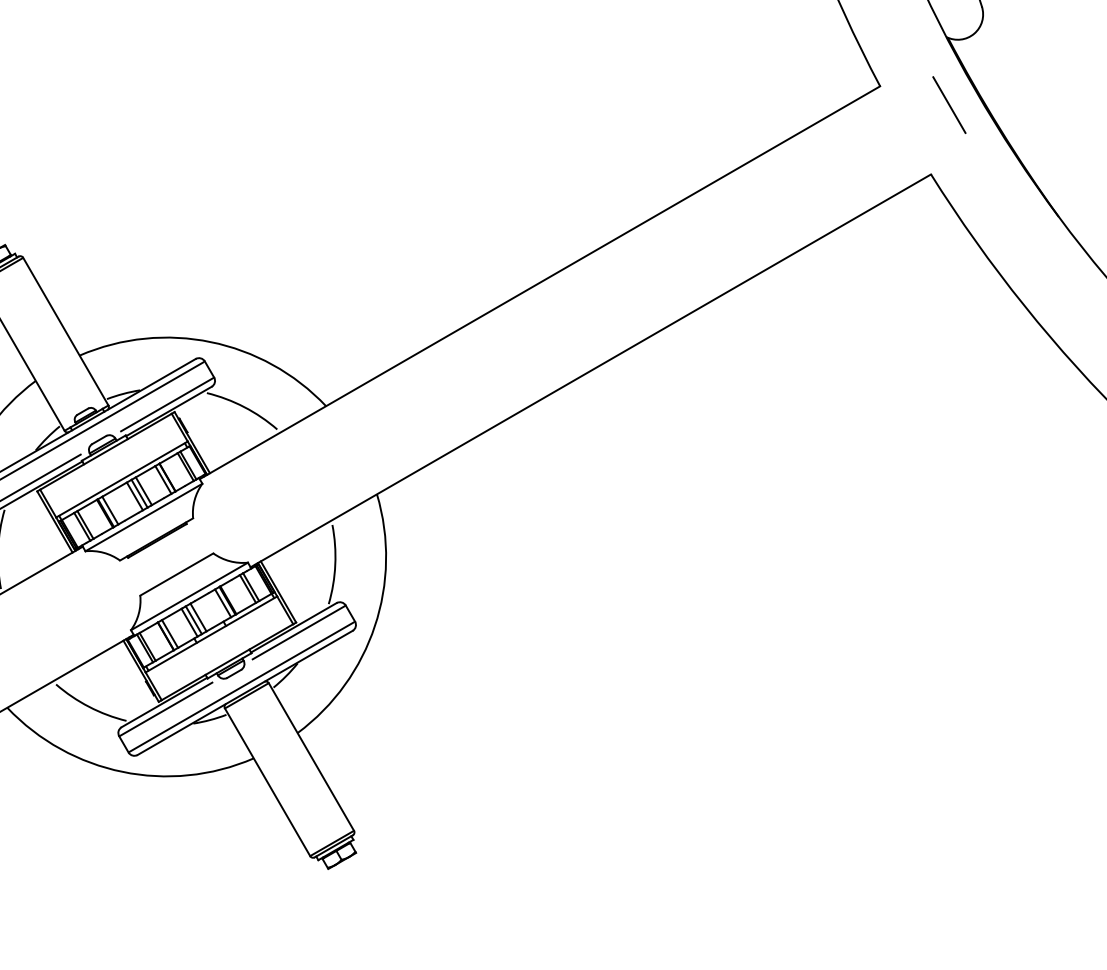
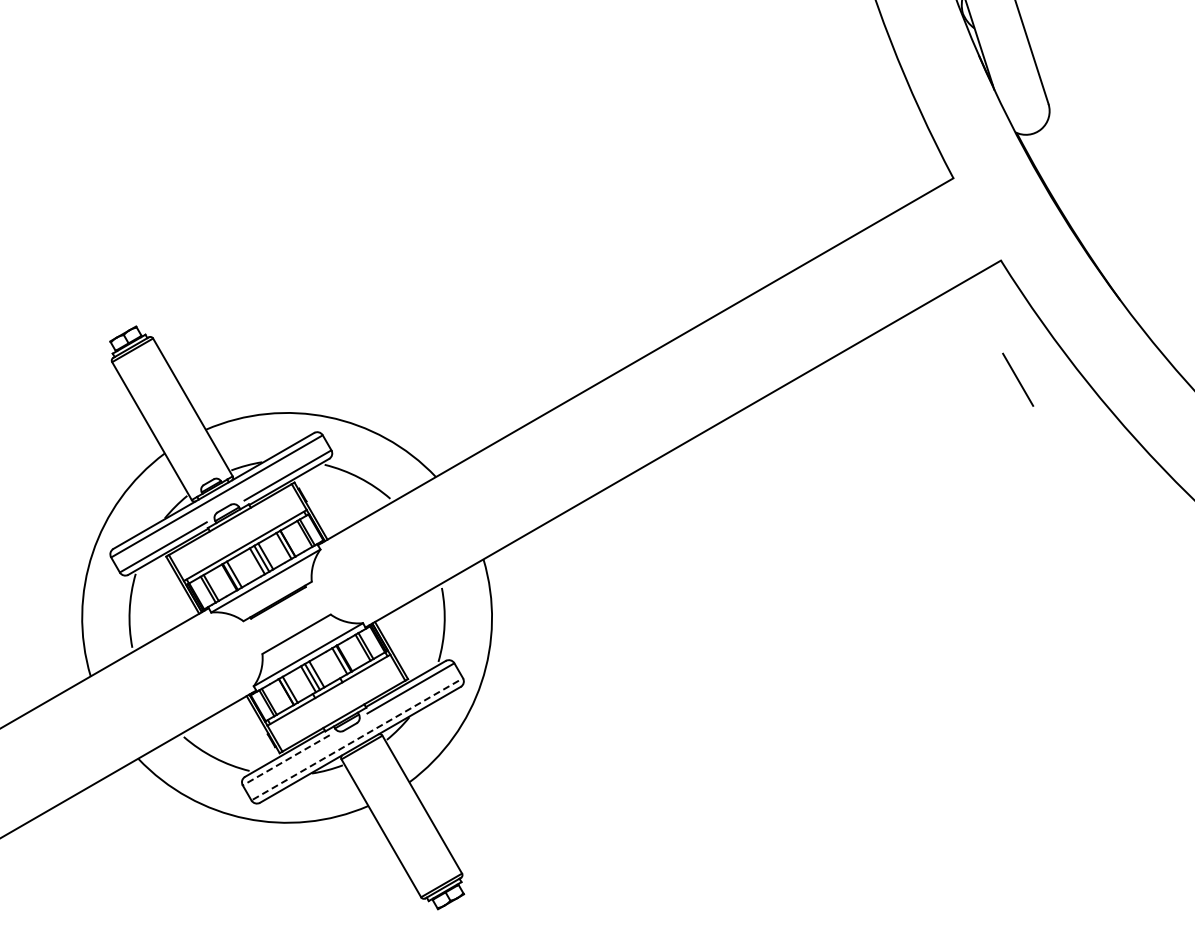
line: (949, 104) -> (1018, 379), moved
line: (242, 687) -> (357, 739), solid -> dashed
line: (164, 709) -> (285, 760), solid -> dashed

